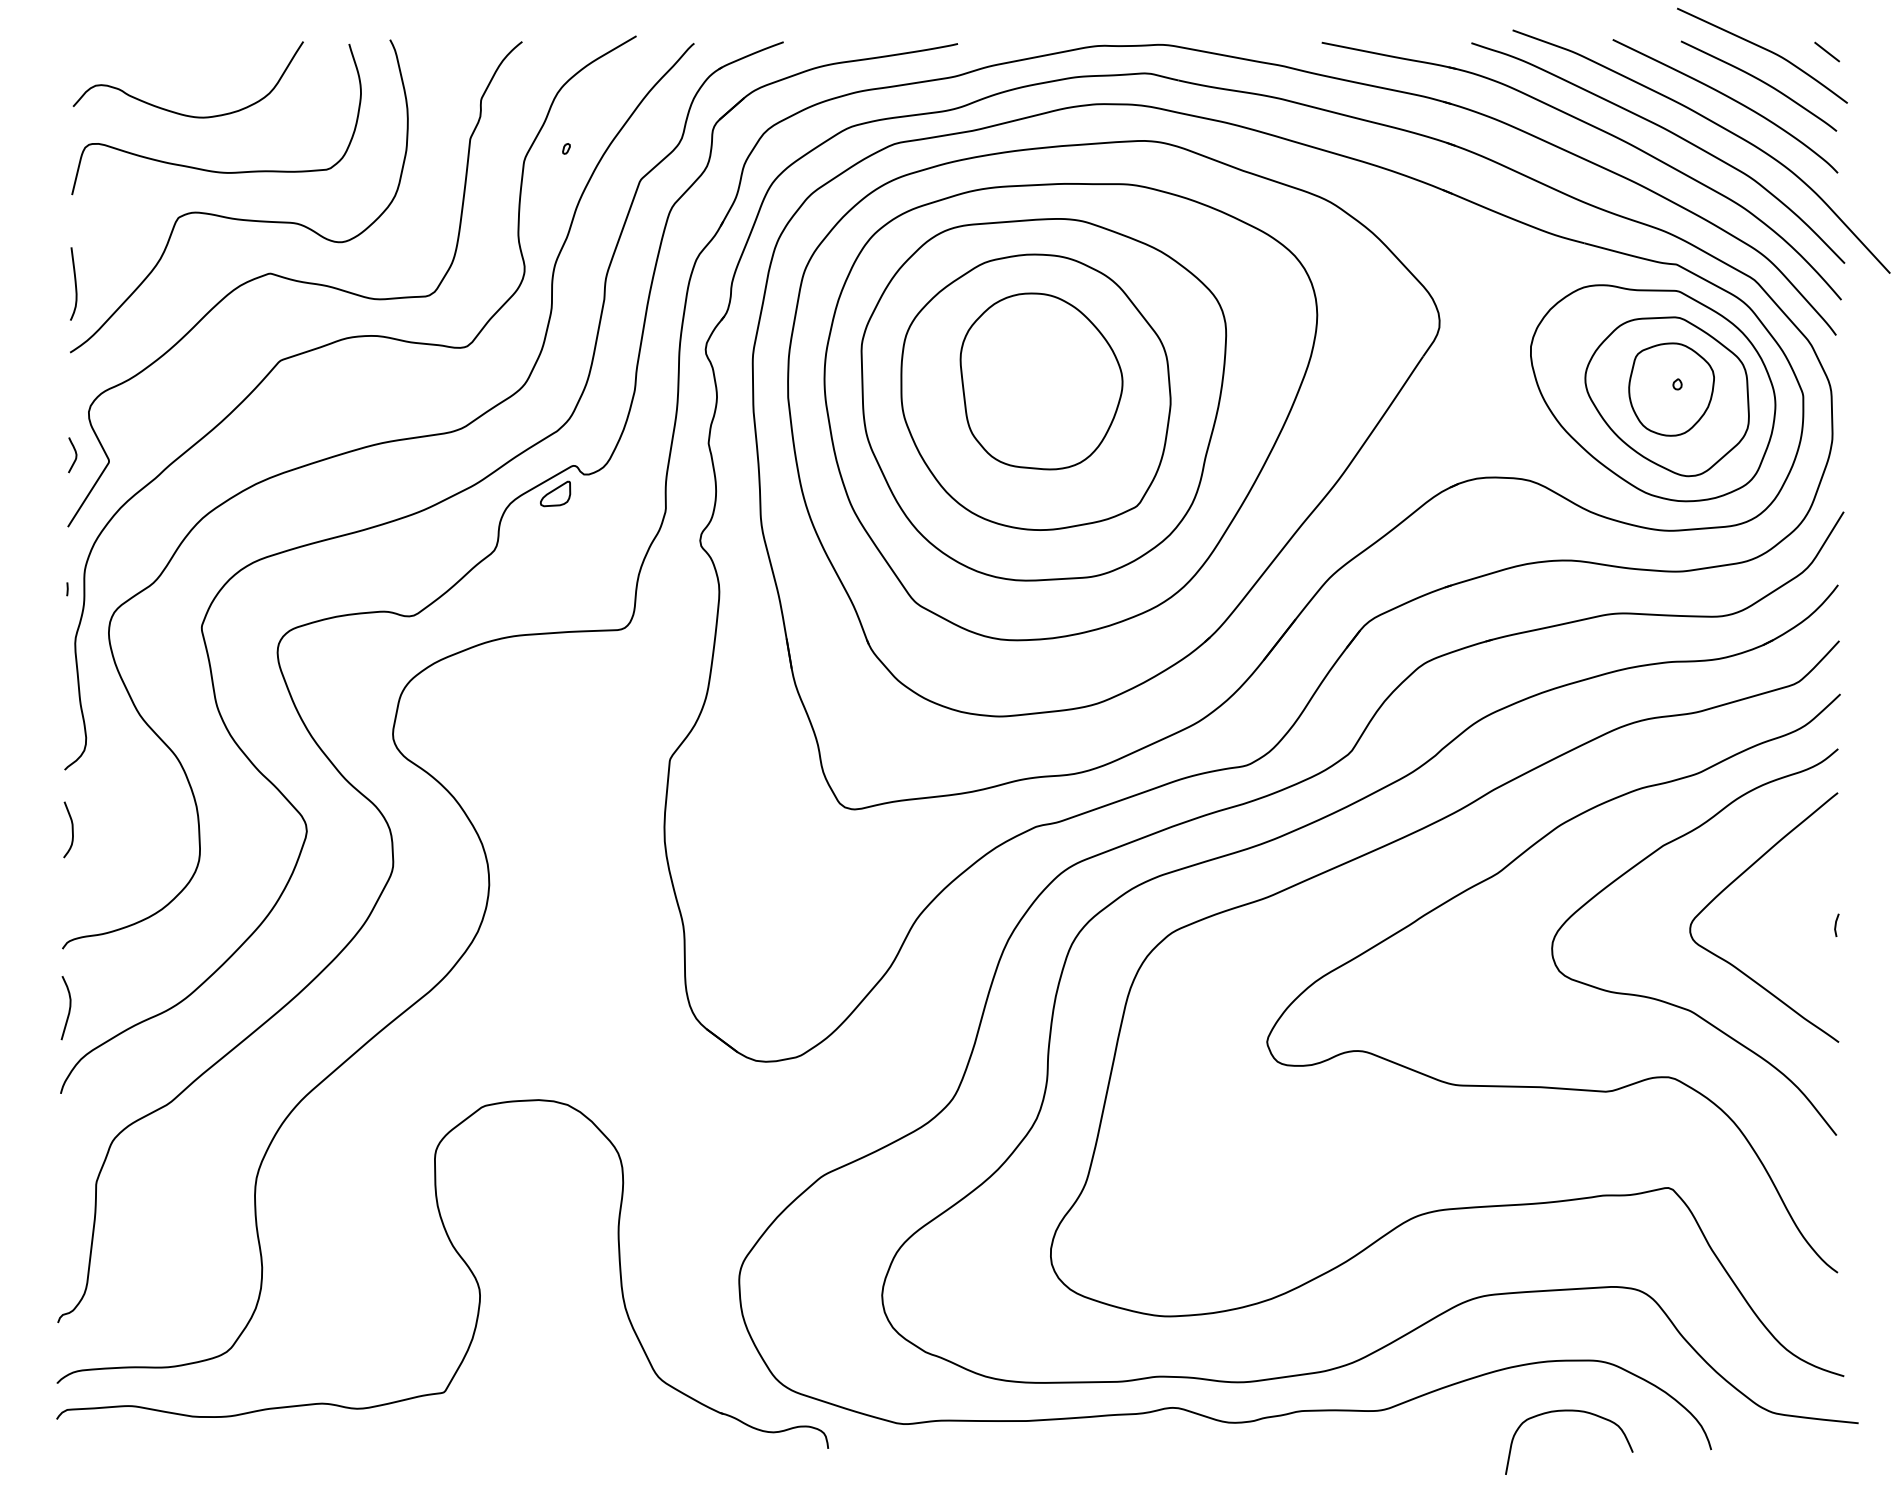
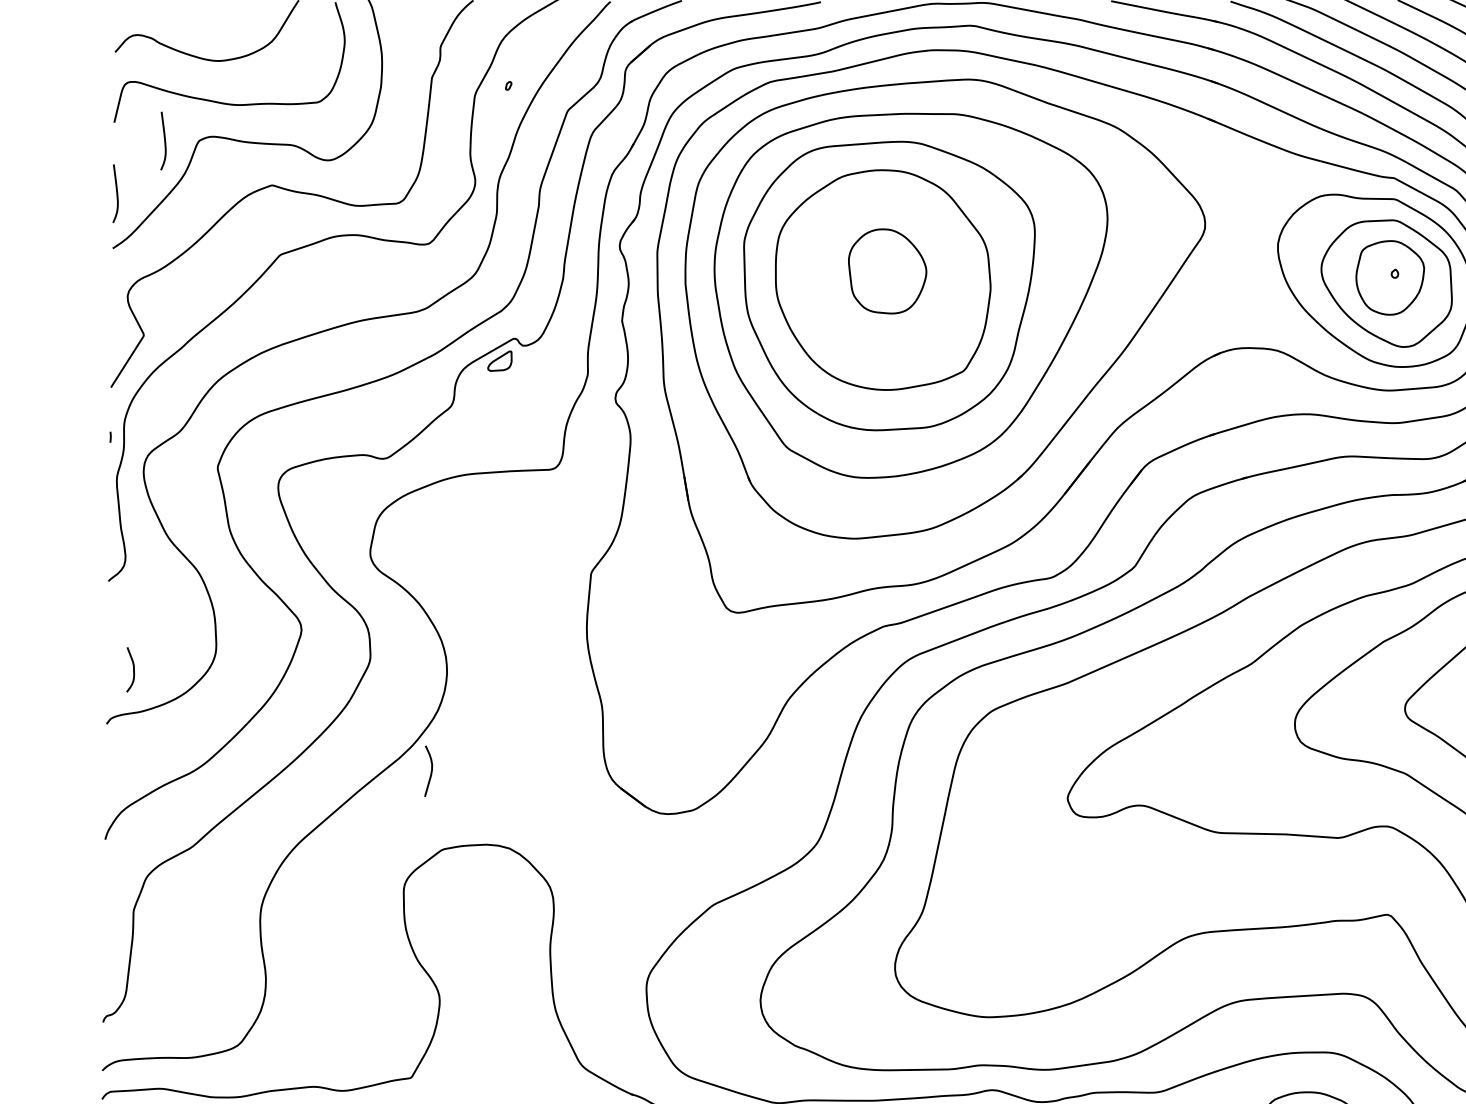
curve: (134, 217) -> (164, 140), added
part: (1041, 381) -> (887, 271), size x0.6
curve: (75, 455) -> (117, 330), removed
curve: (71, 829) -> (132, 669), moved
curve: (68, 1010) -> (430, 773), moved

